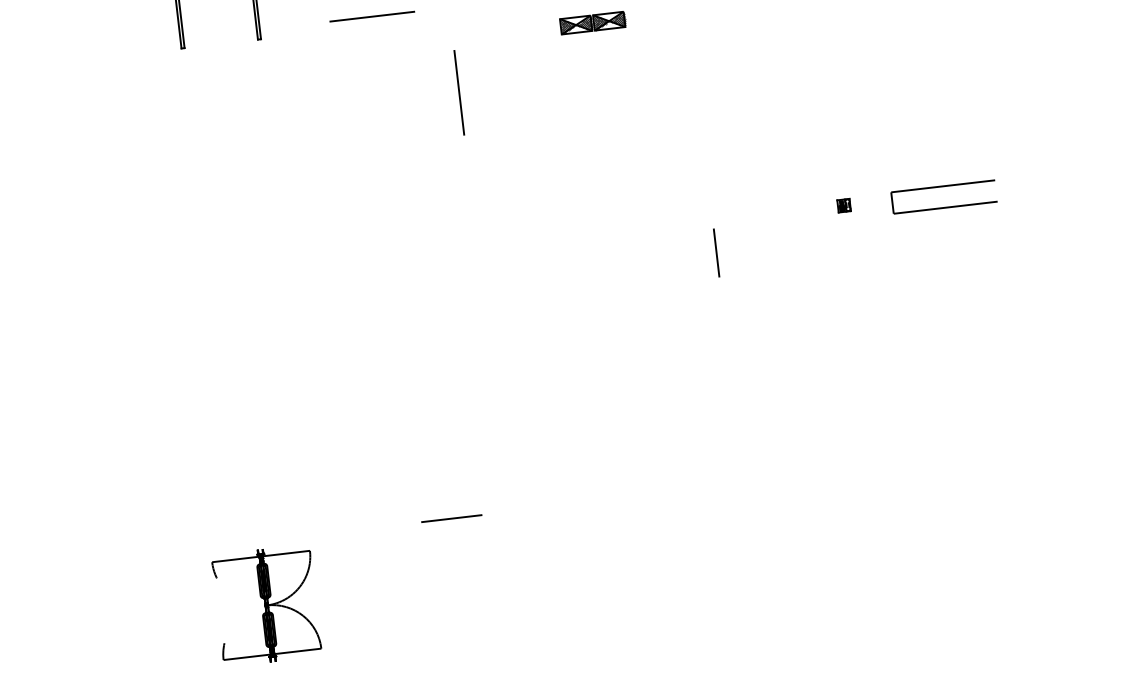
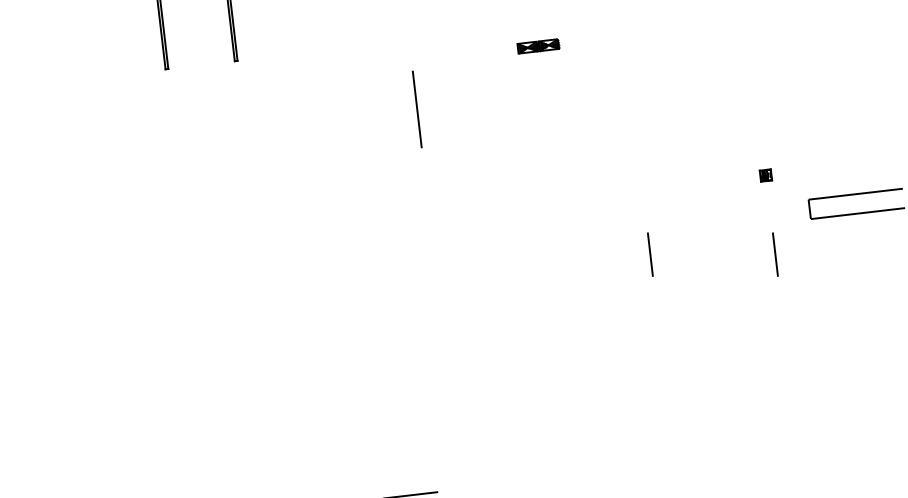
line: (372, 16) -> (338, 40), removed
part: (592, 23) -> (537, 46), size x0.7
part: (843, 205) -> (765, 175), moved
line: (854, 252) -> (775, 254), added

